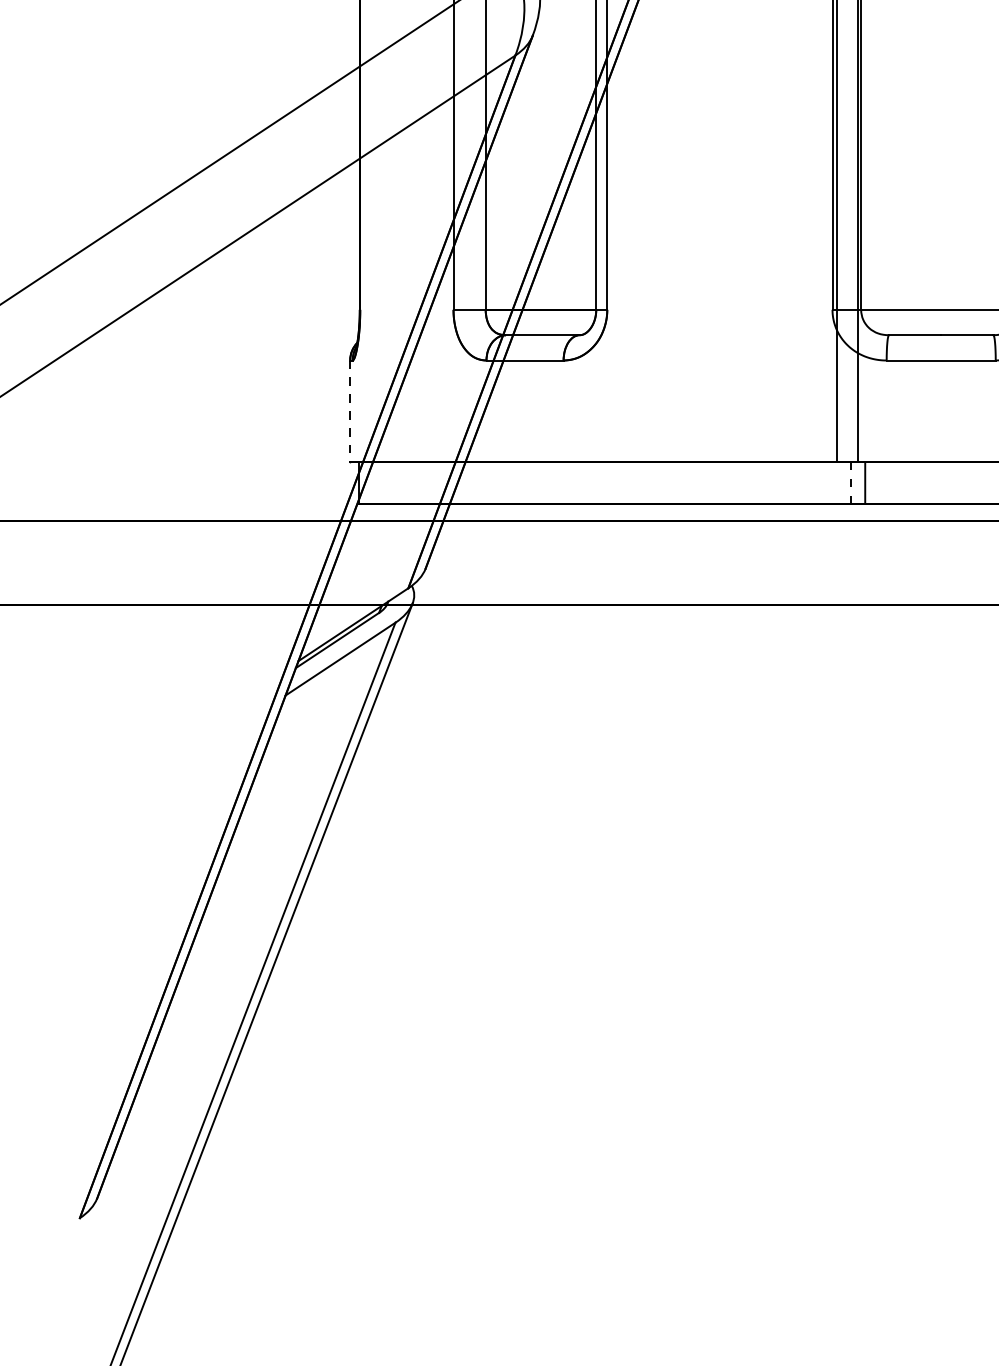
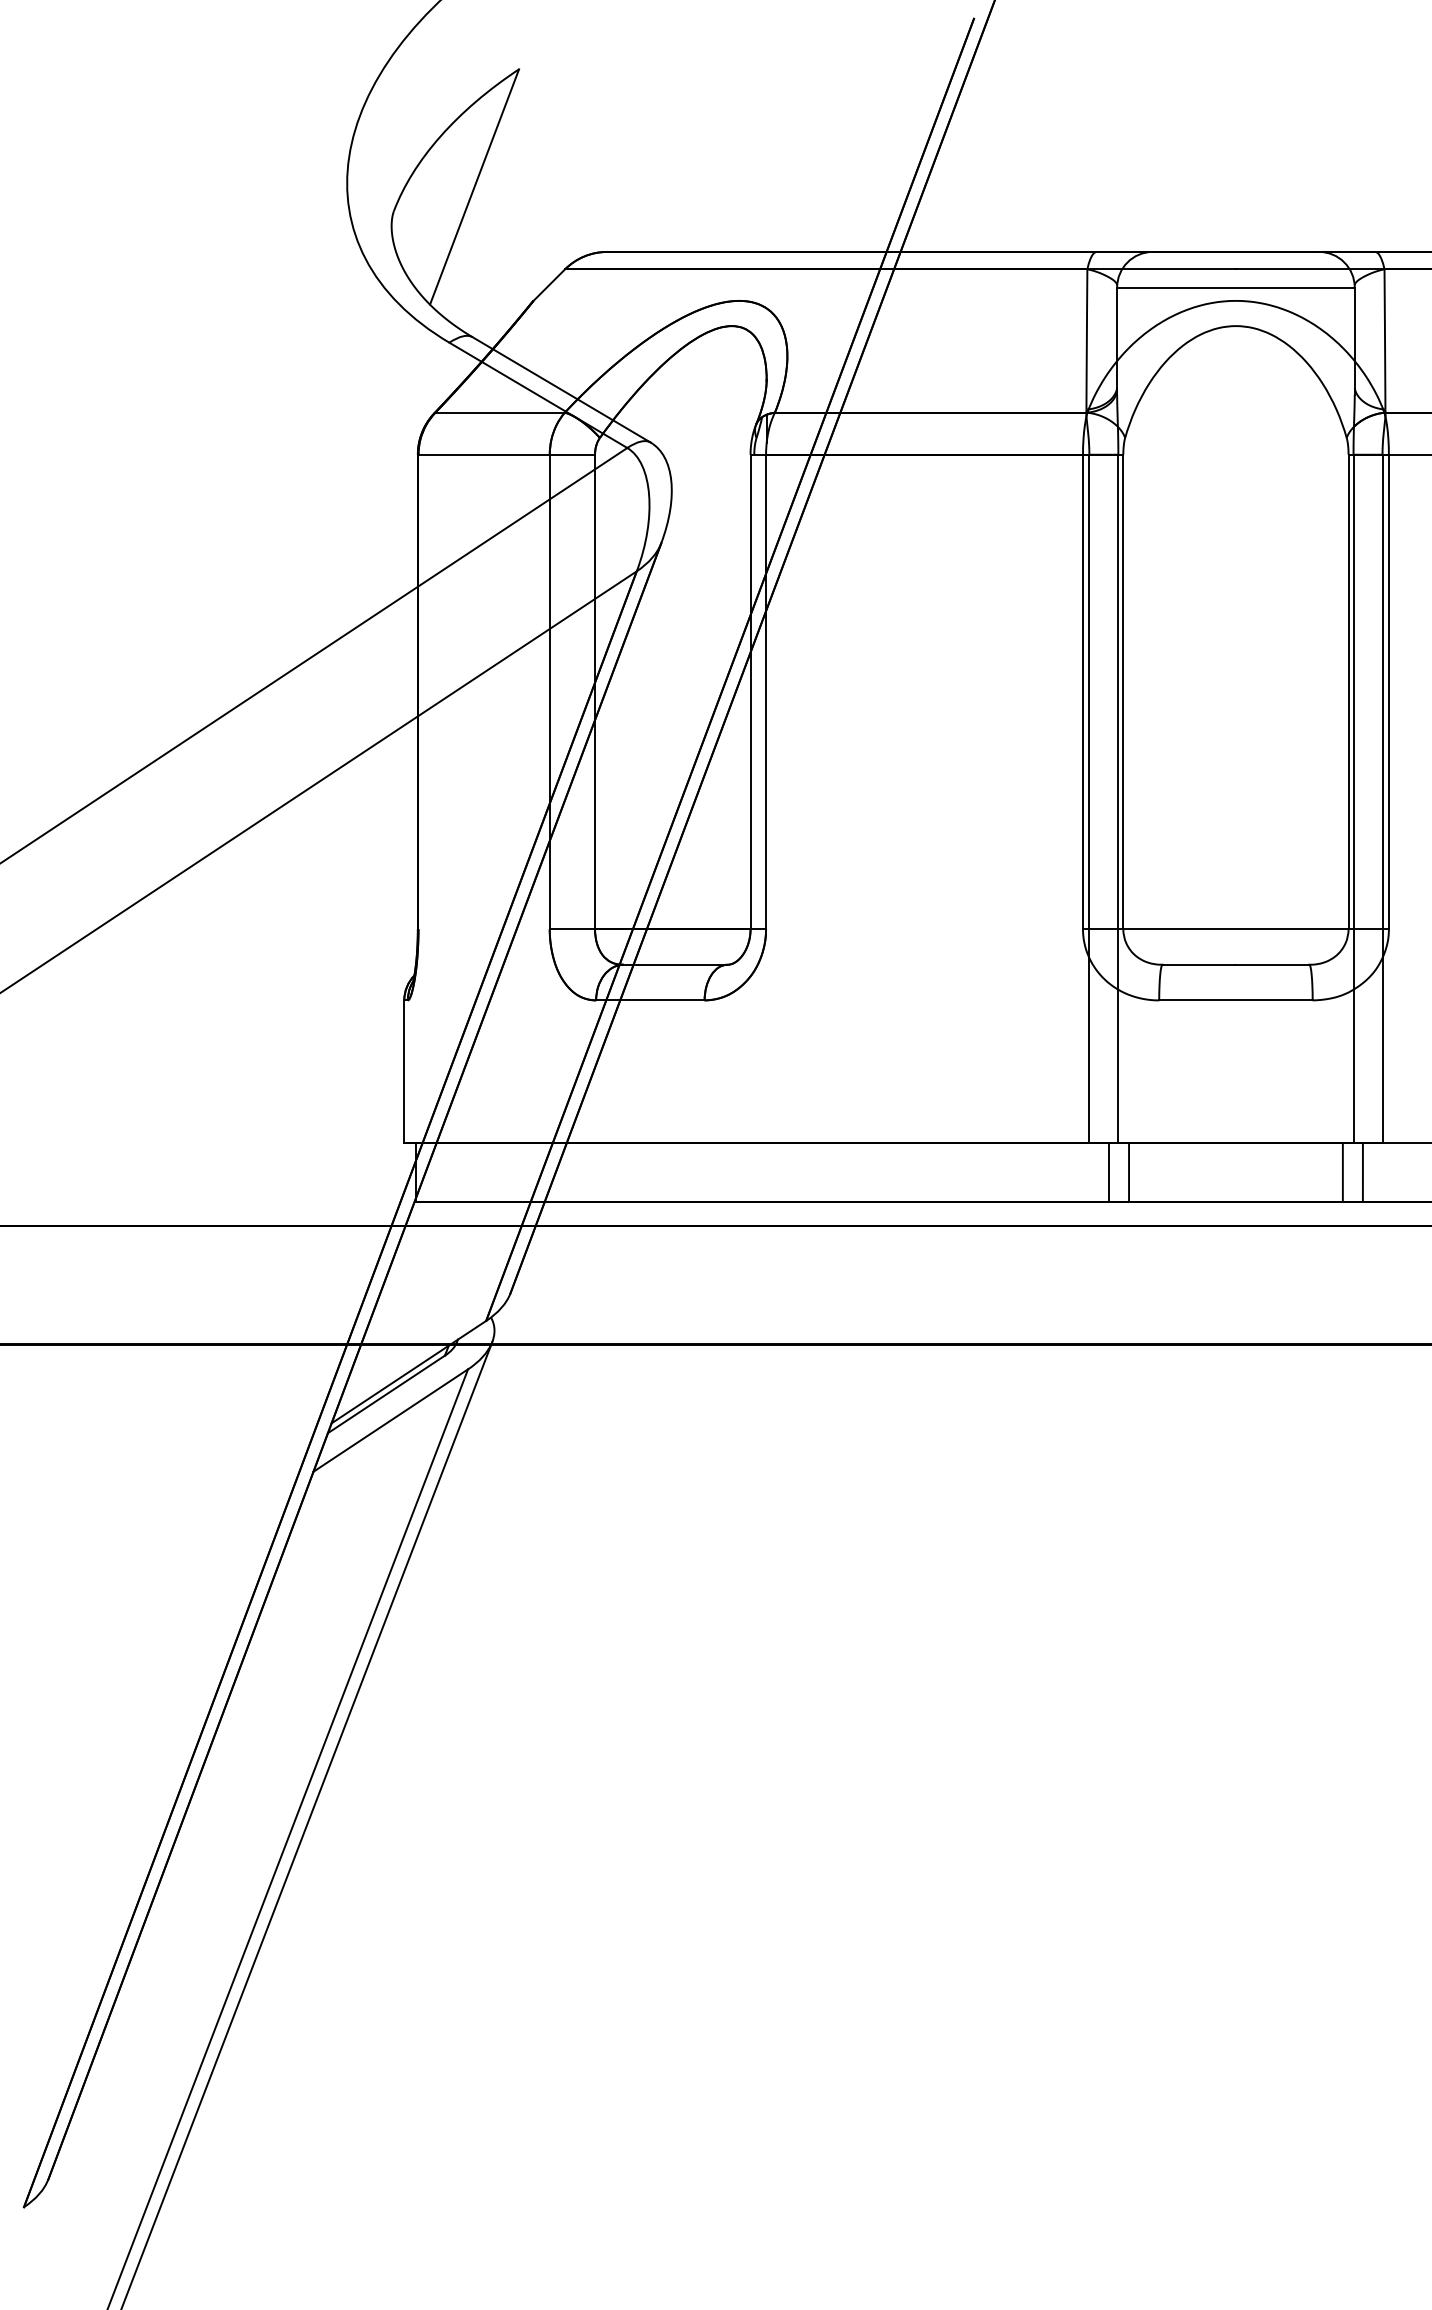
line: (350, 411) -> (404, 1072), dashed -> solid
line: (850, 482) -> (1108, 1172), dashed -> solid

